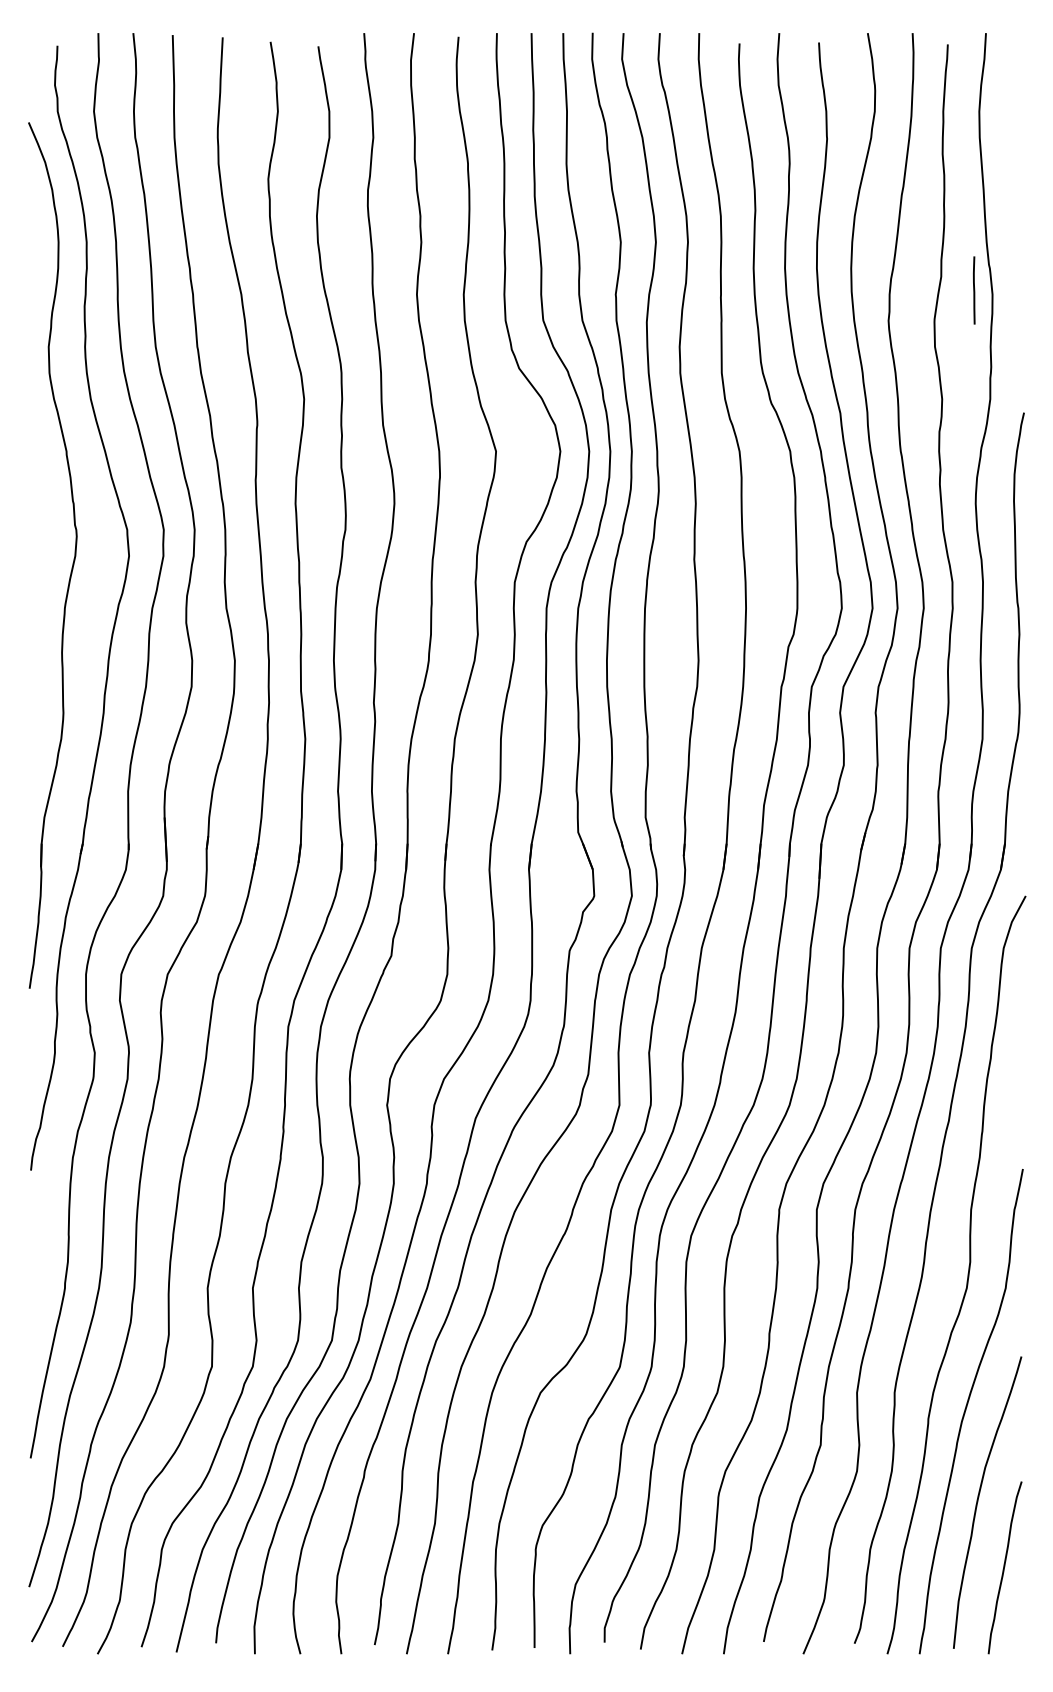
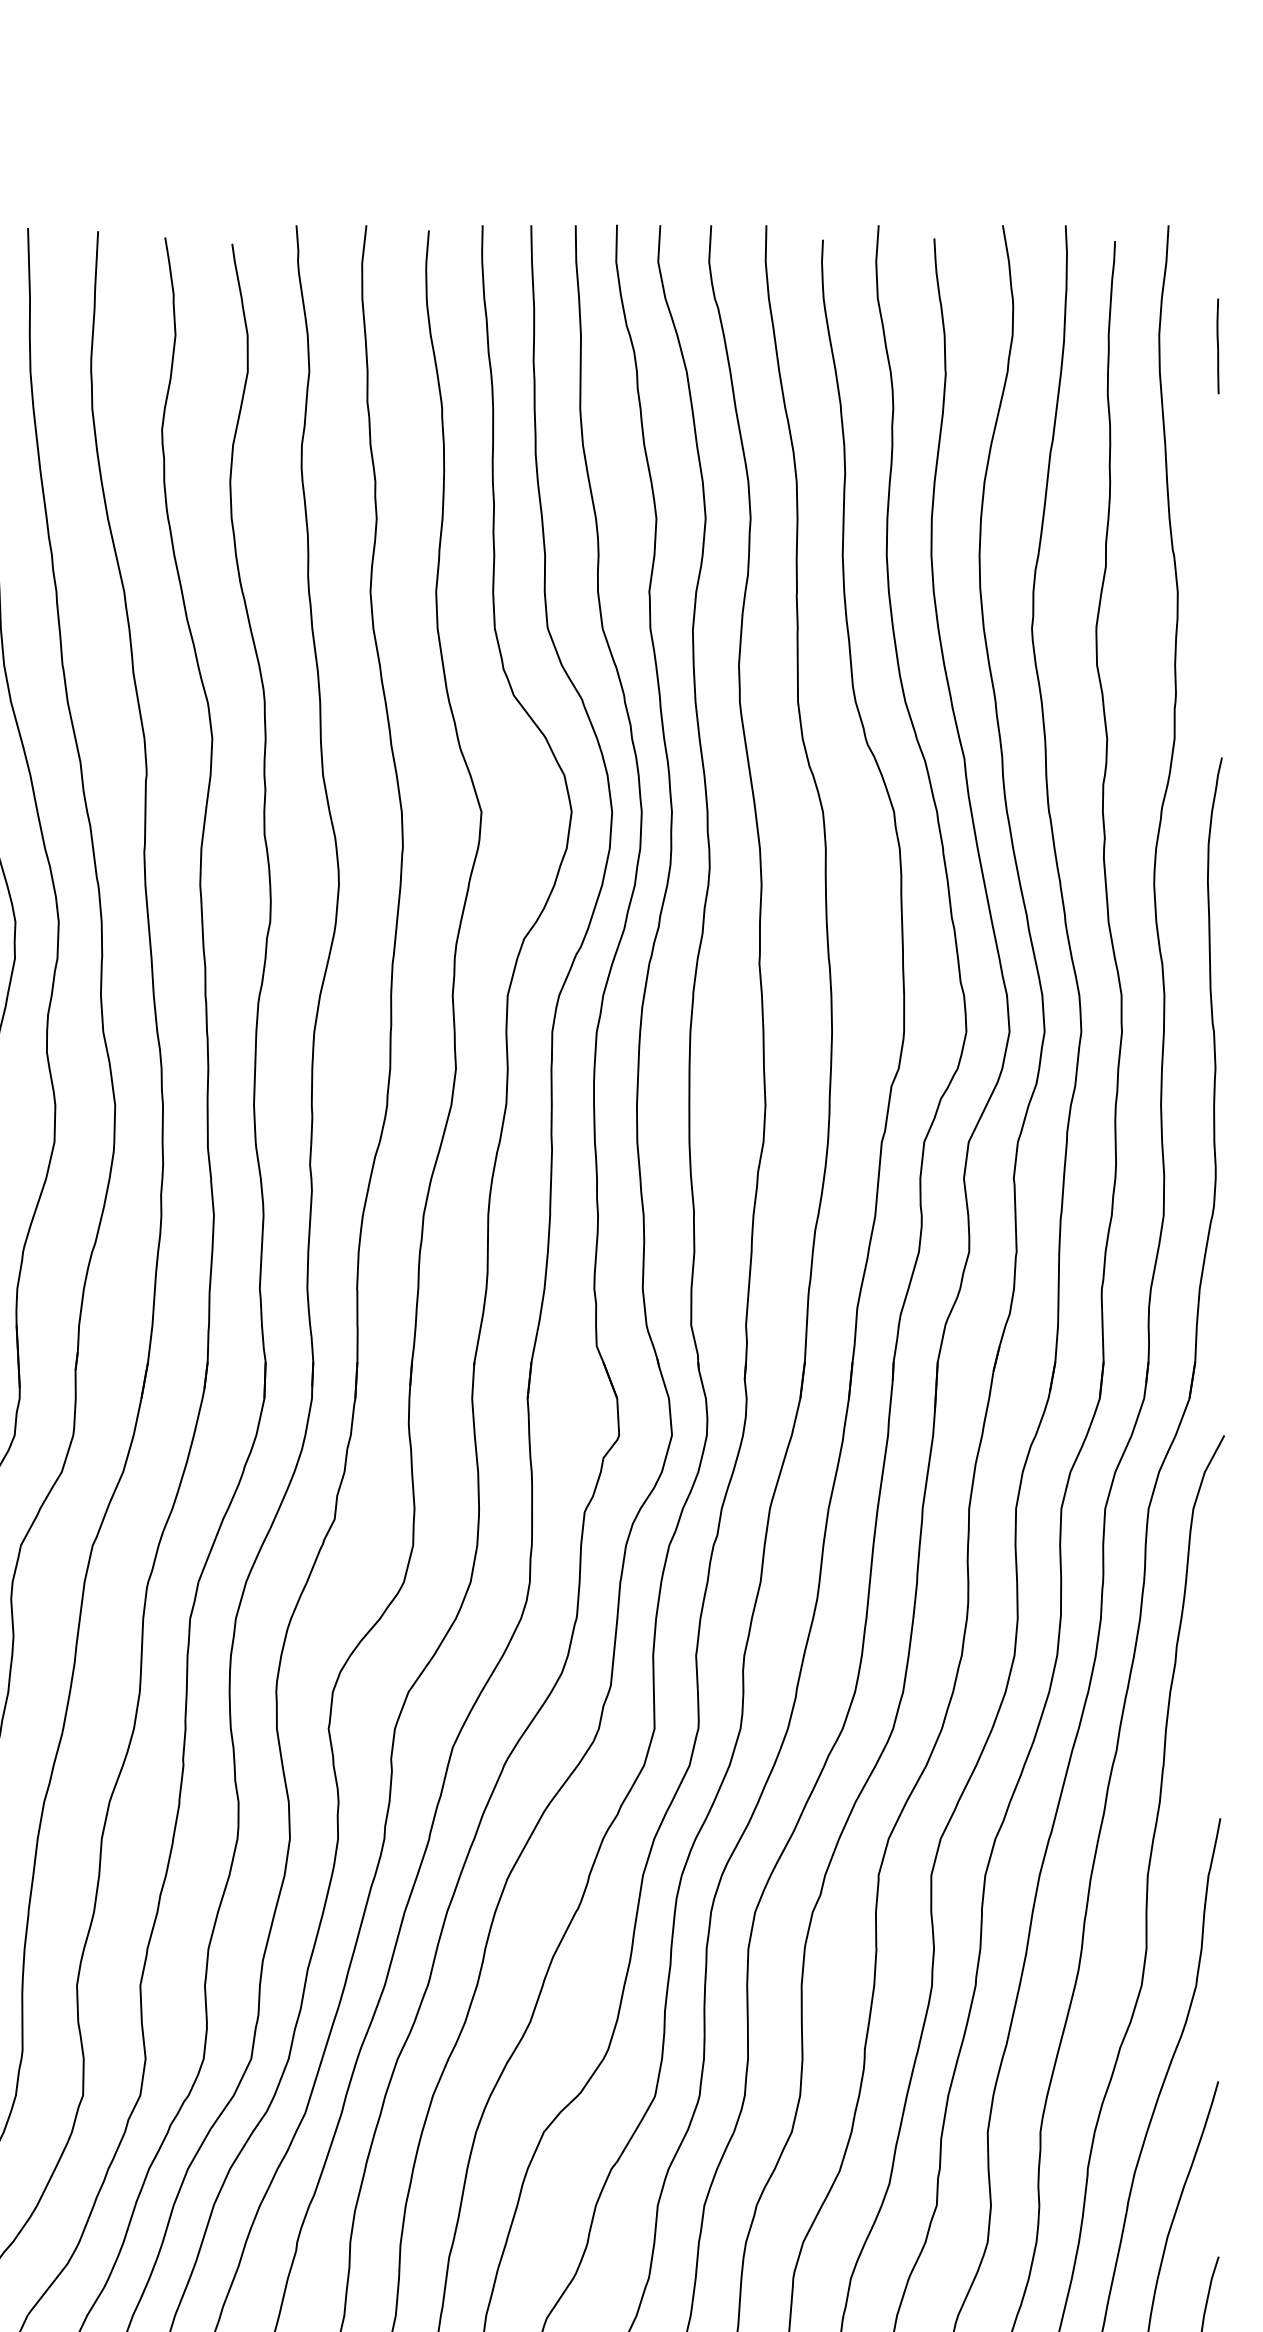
line: (974, 290) -> (1218, 346), moved

